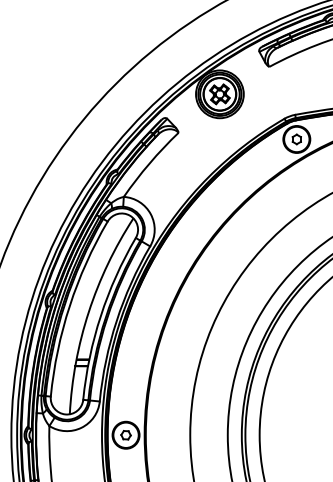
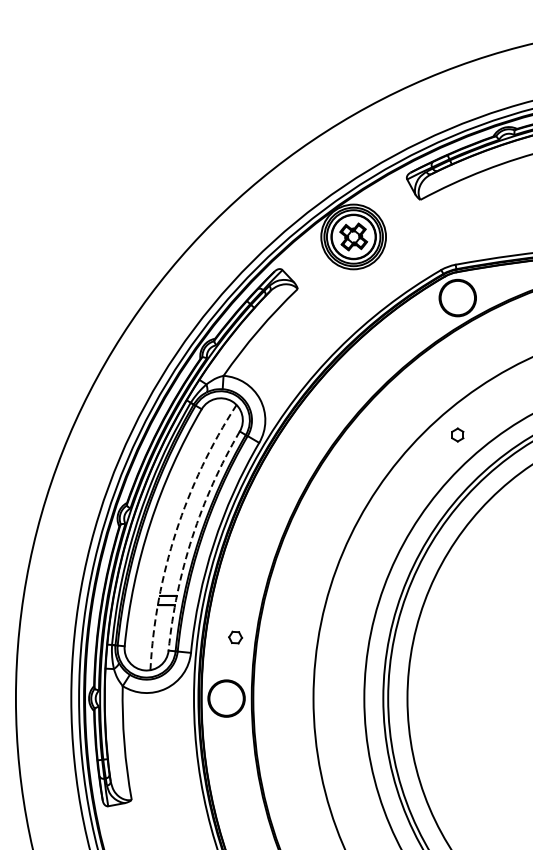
part: (296, 139) -> (457, 434), moved
arc: (89, 311) -> (176, 531), solid -> dashed
arc: (100, 316) -> (192, 537), solid -> dashed
part: (126, 435) -> (235, 637), moved

